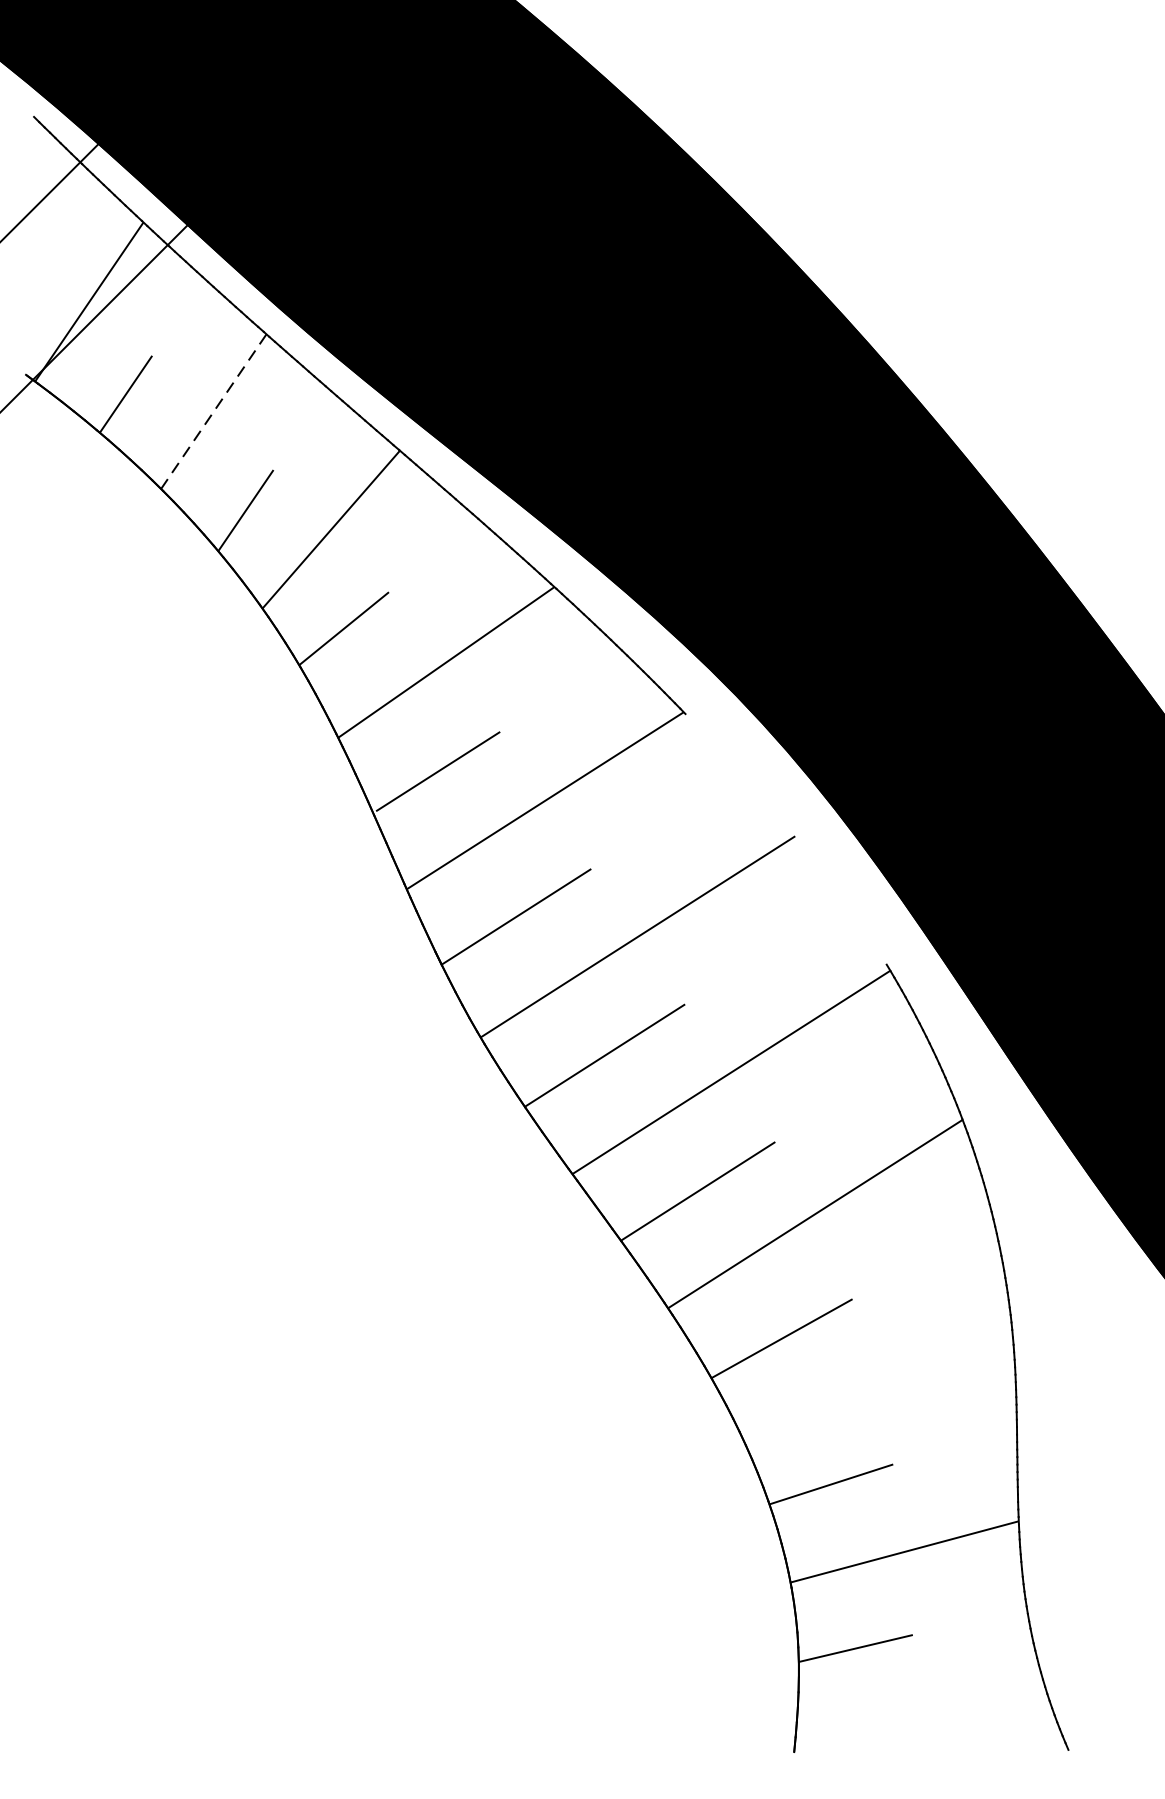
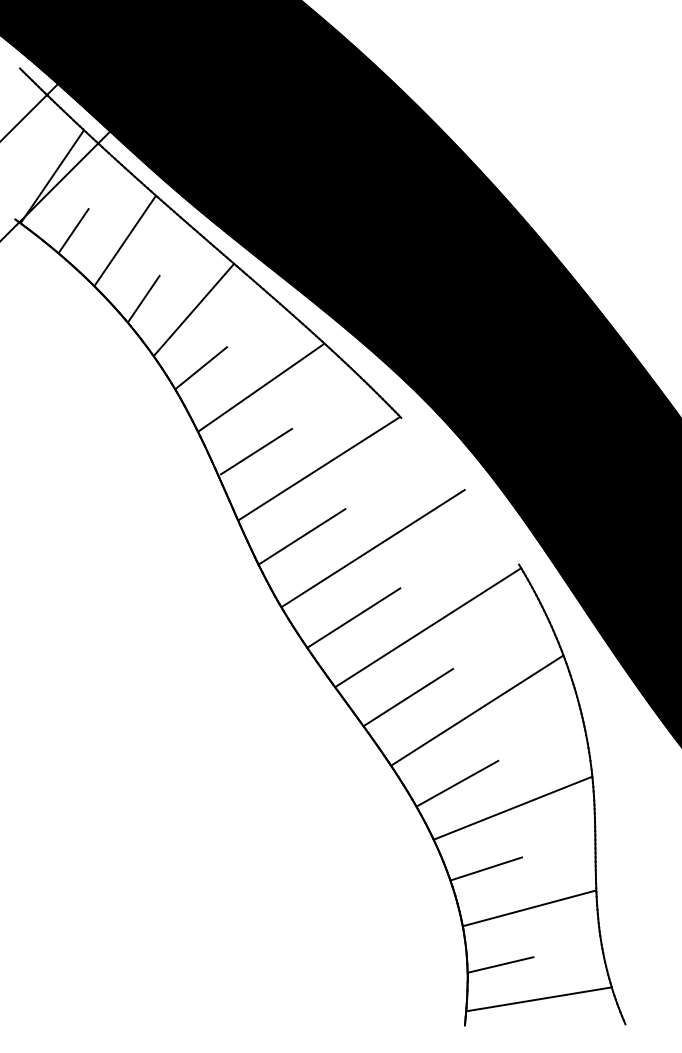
line: (214, 410) -> (125, 240), dashed -> solid
line: (875, 1379) -> (512, 807), added
line: (919, 1707) -> (538, 999), added

